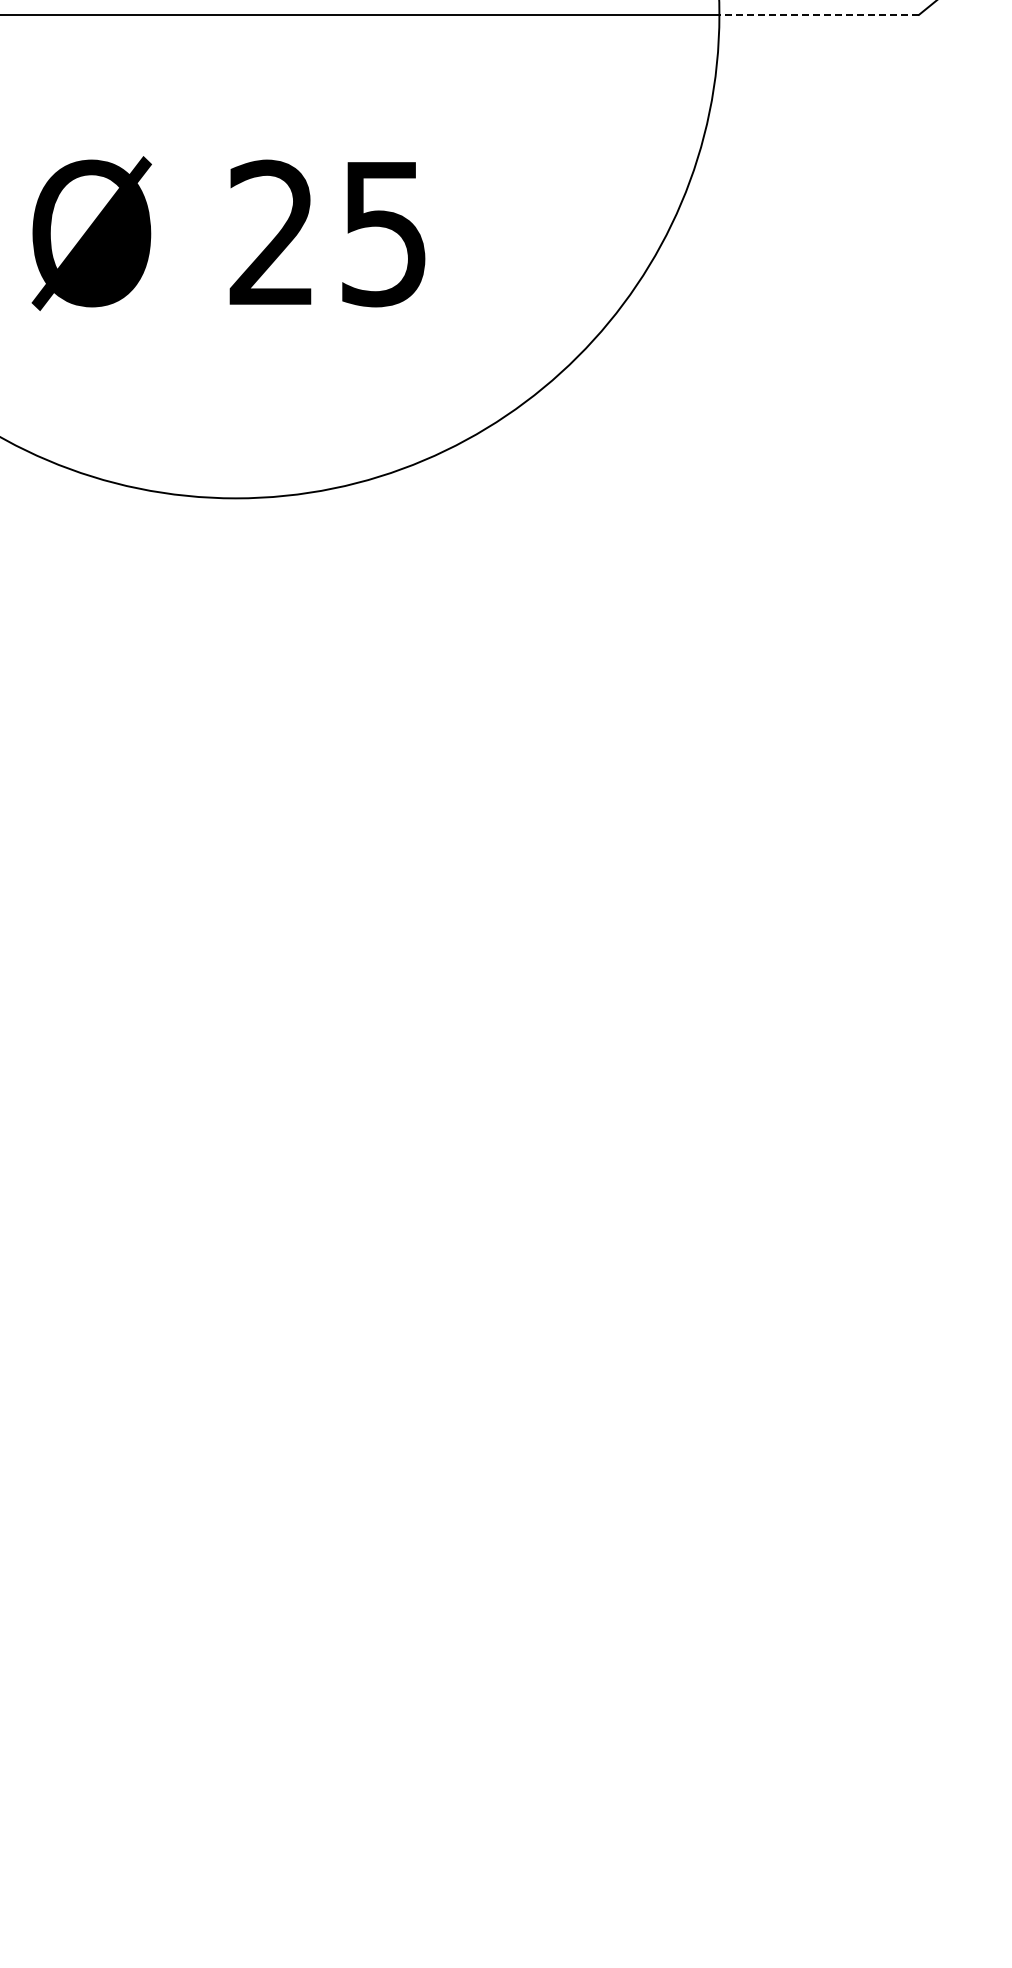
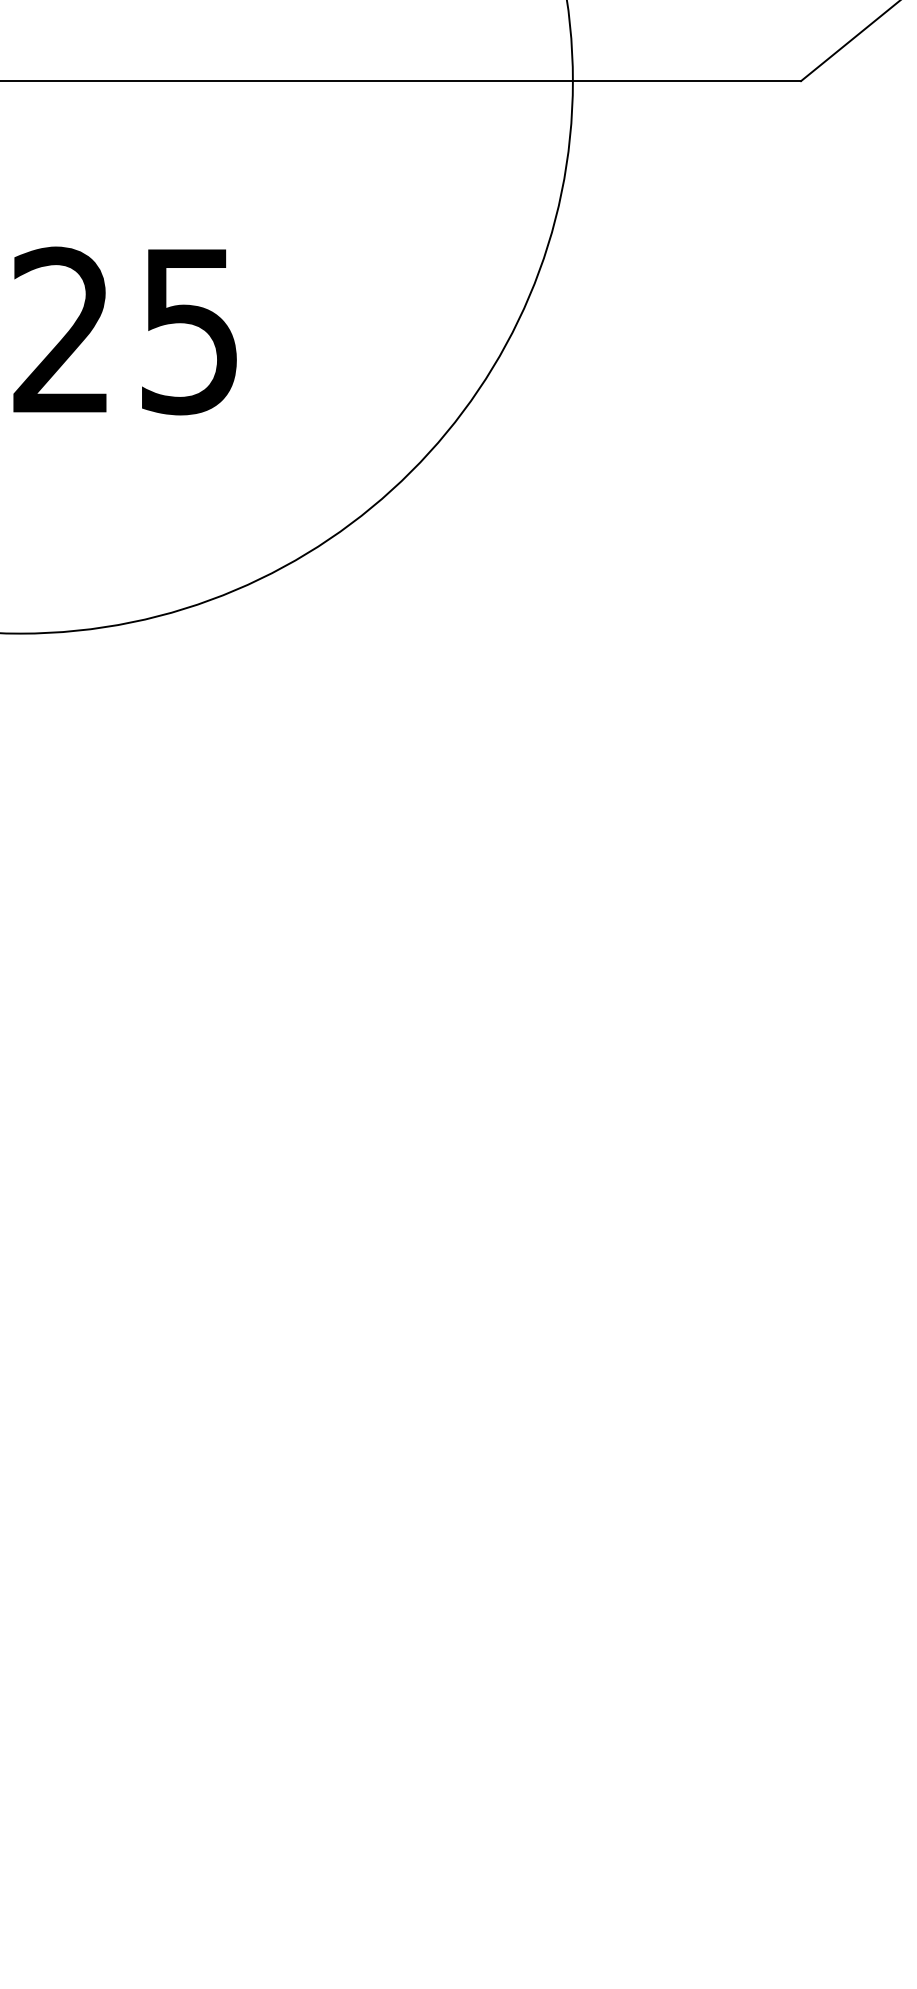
line: (819, 14) -> (687, 80), dashed -> solid

